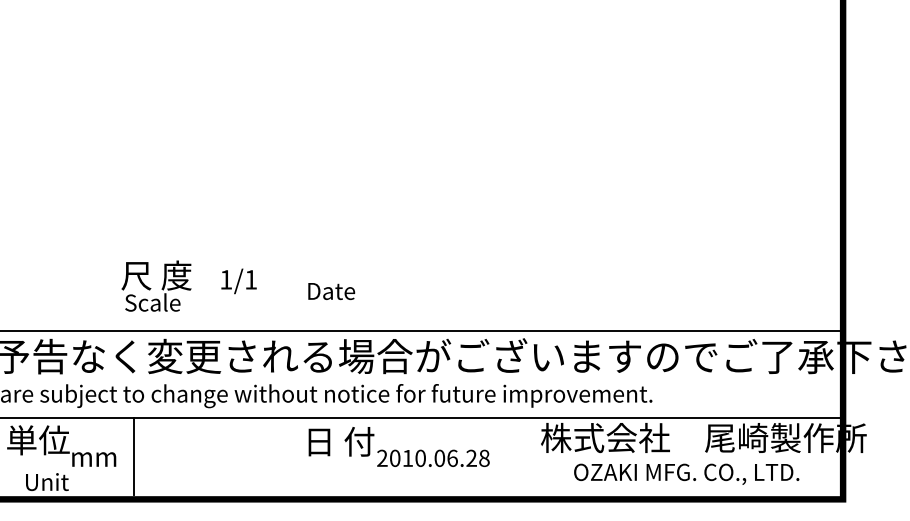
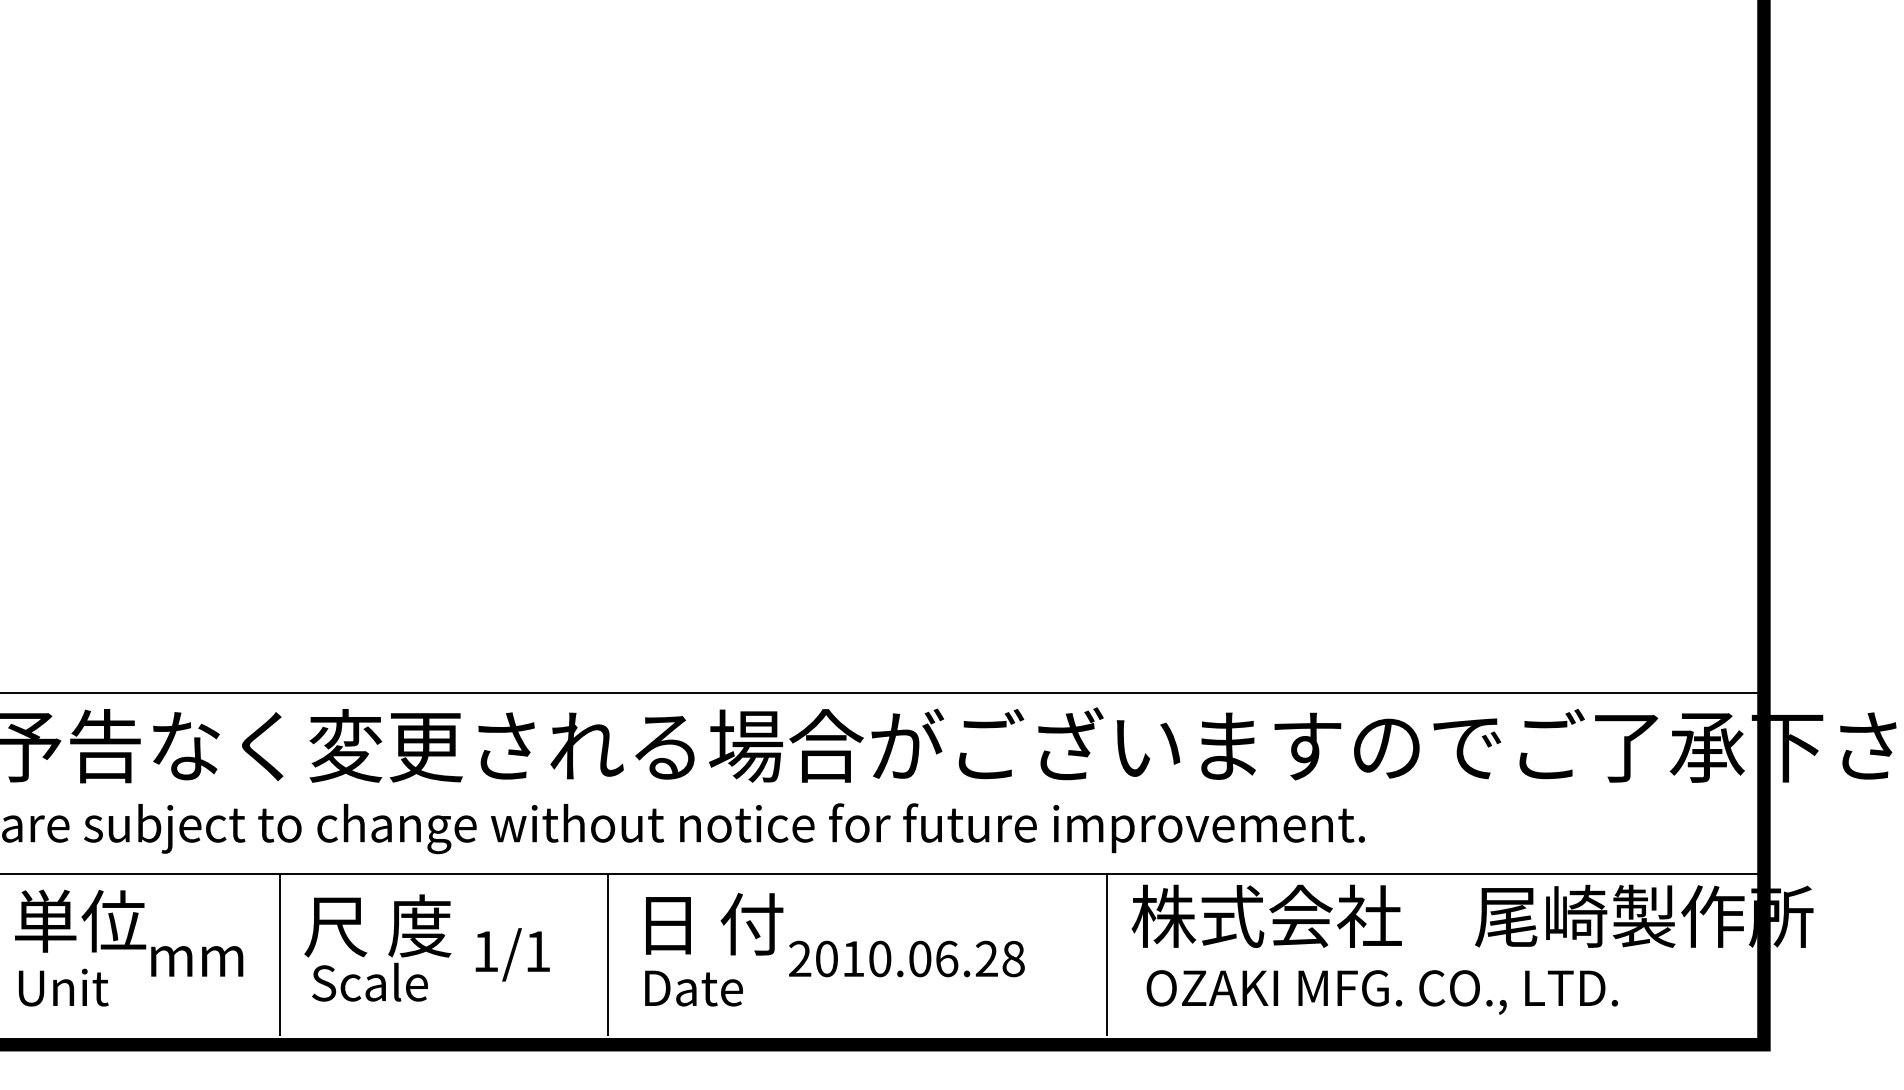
text: (238, 281) -> (511, 955), moved
text: (156, 285) -> (377, 946), moved
text: (331, 291) -> (693, 988), moved
line: (290, 455) -> (607, 952), added
line: (528, 455) -> (1105, 952), added
text: (686, 473) -> (1381, 990), moved
text: (47, 481) -> (63, 986), moved

